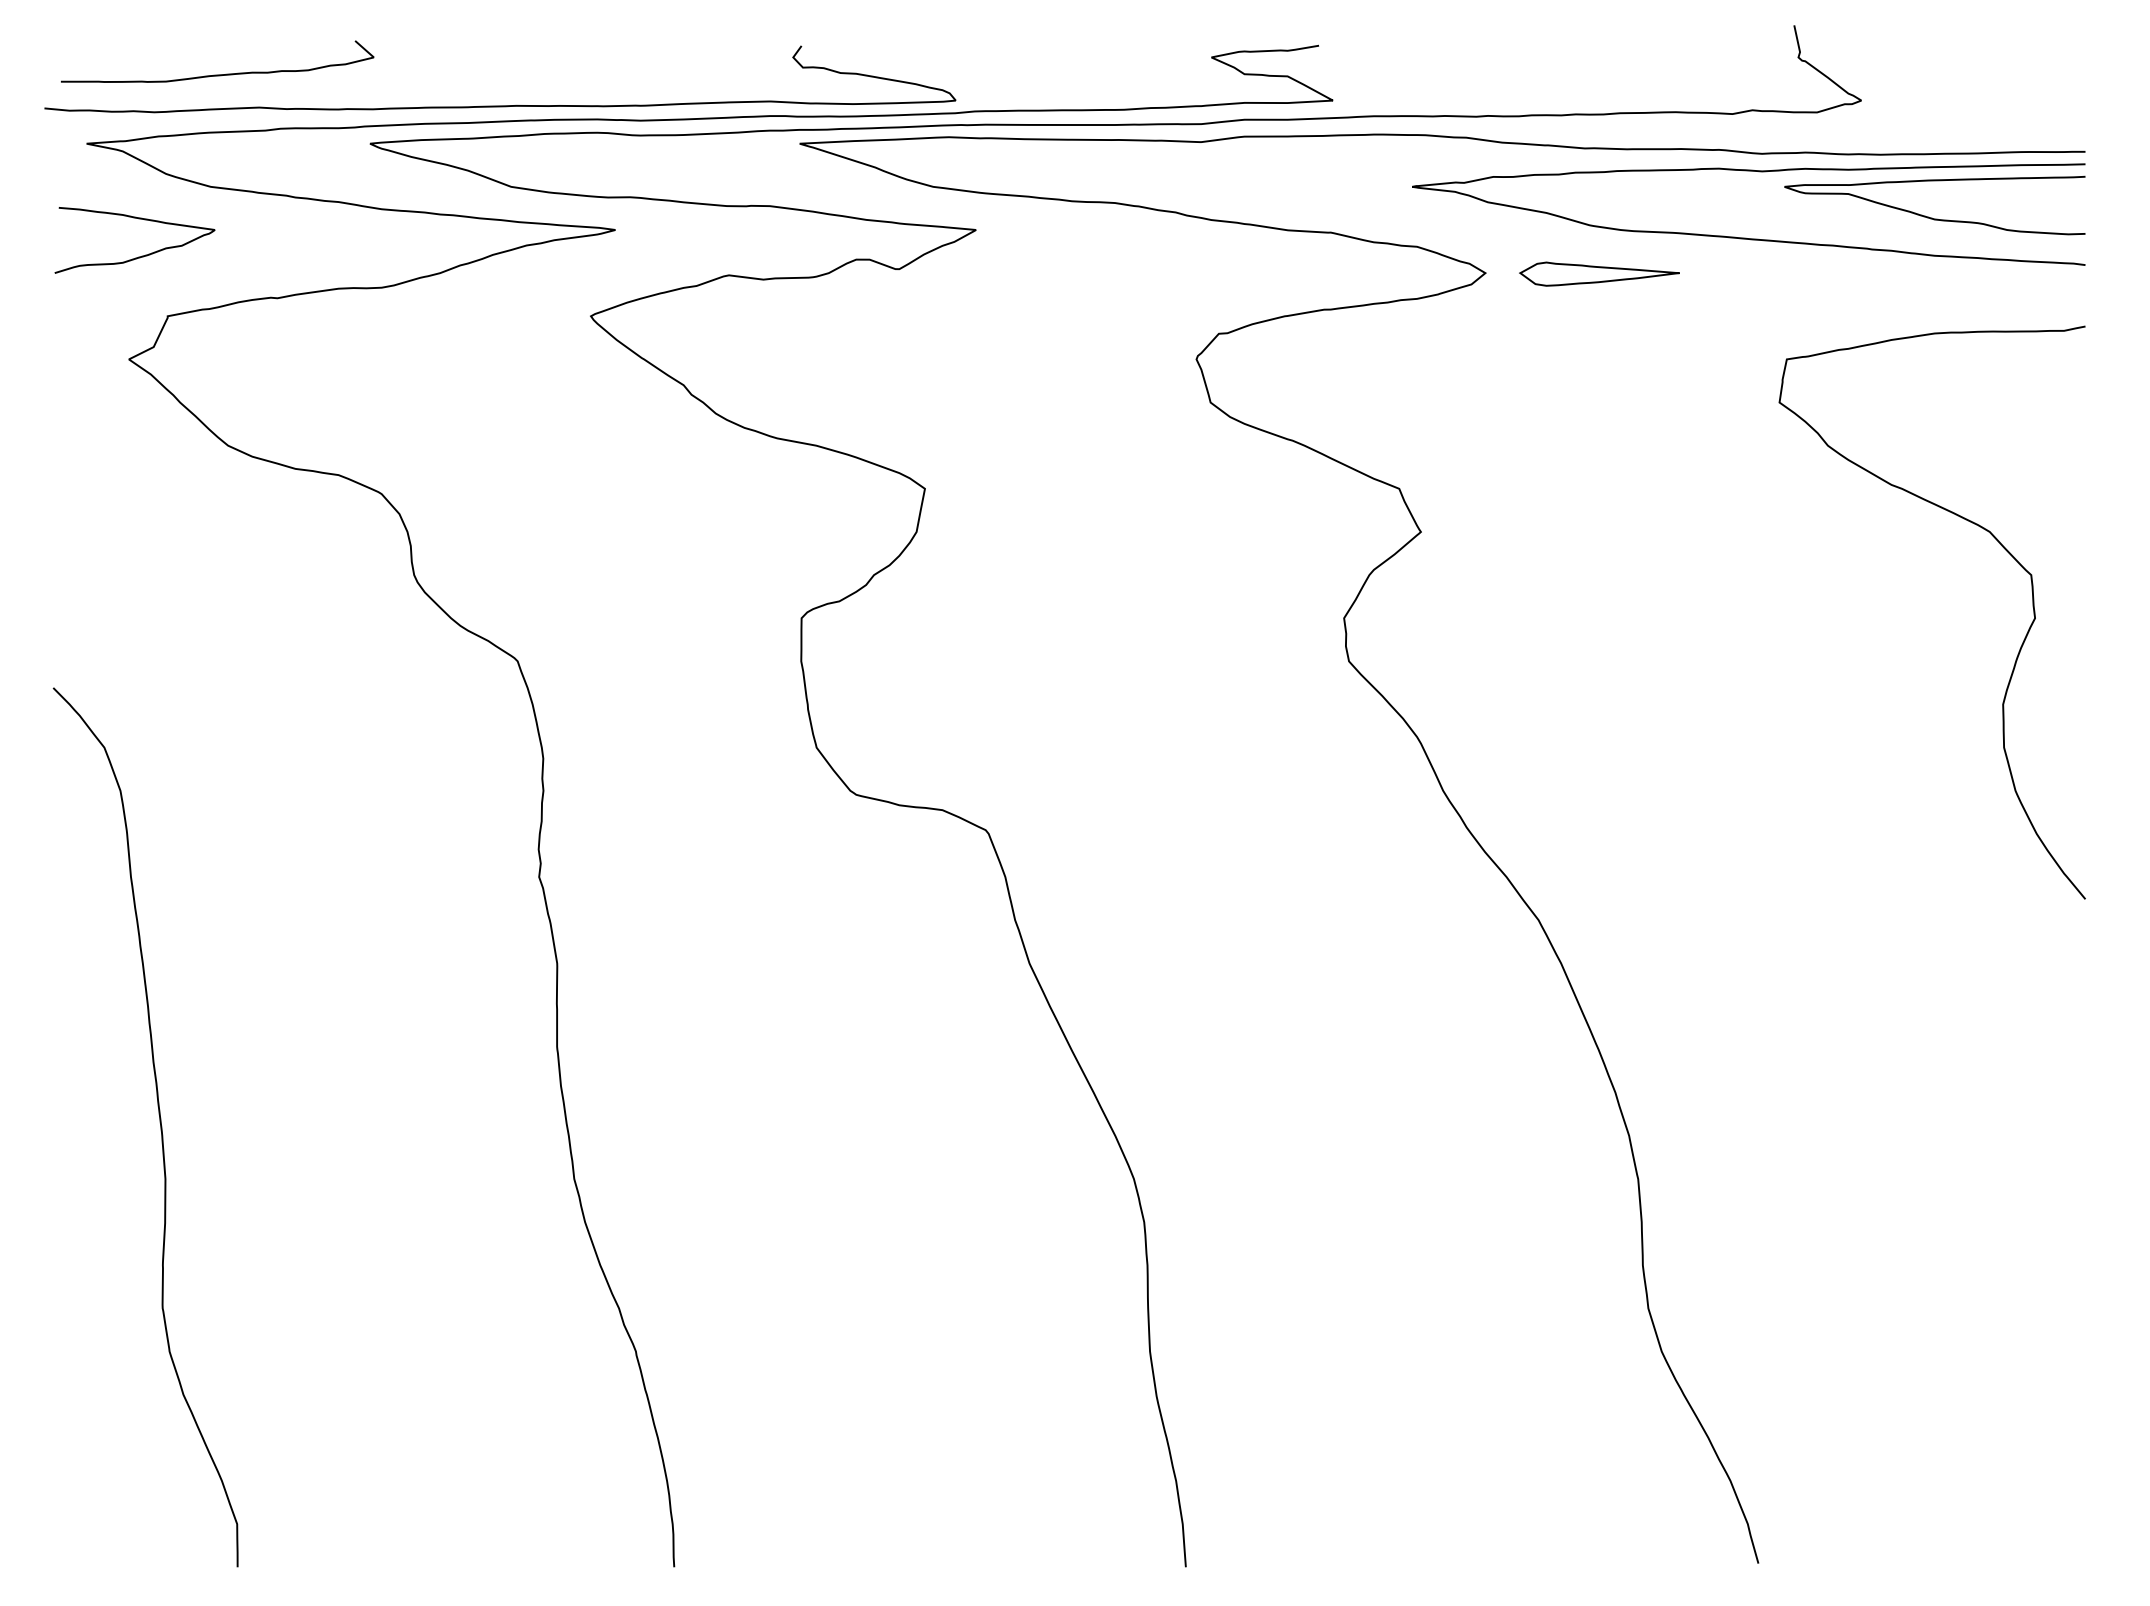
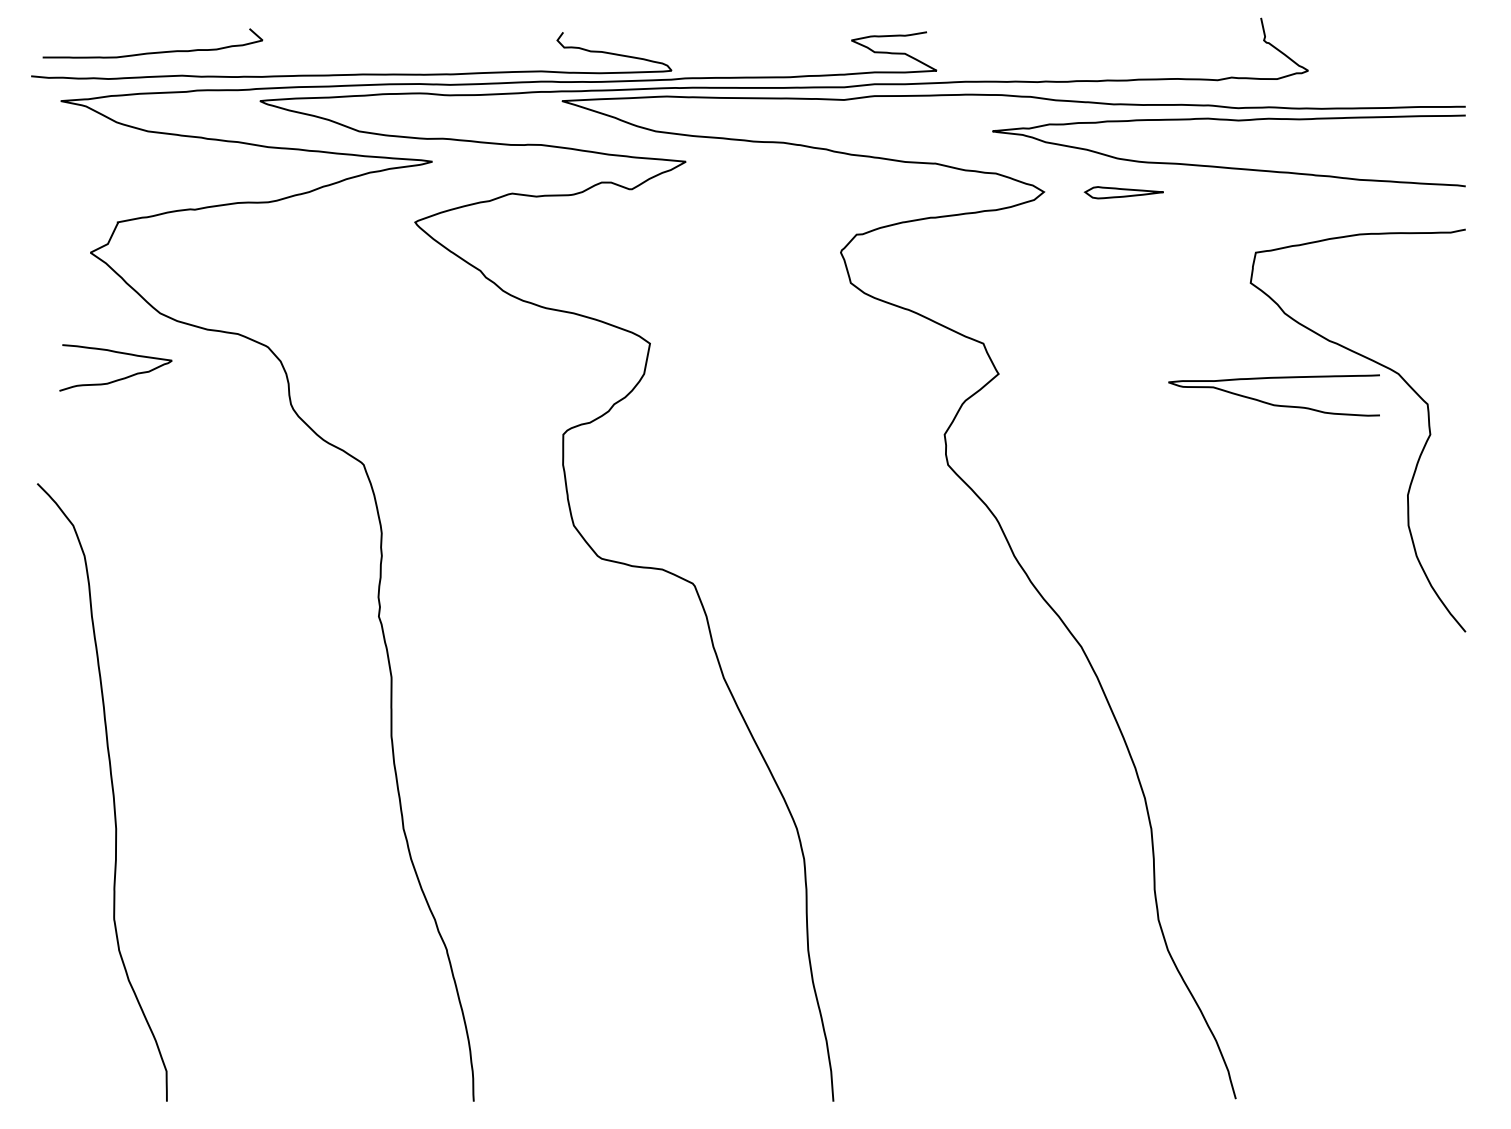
curve: (1932, 217) -> (1272, 403), moved
curve: (138, 256) -> (118, 379), moved
part: (1599, 273) -> (1124, 192), size x0.7

